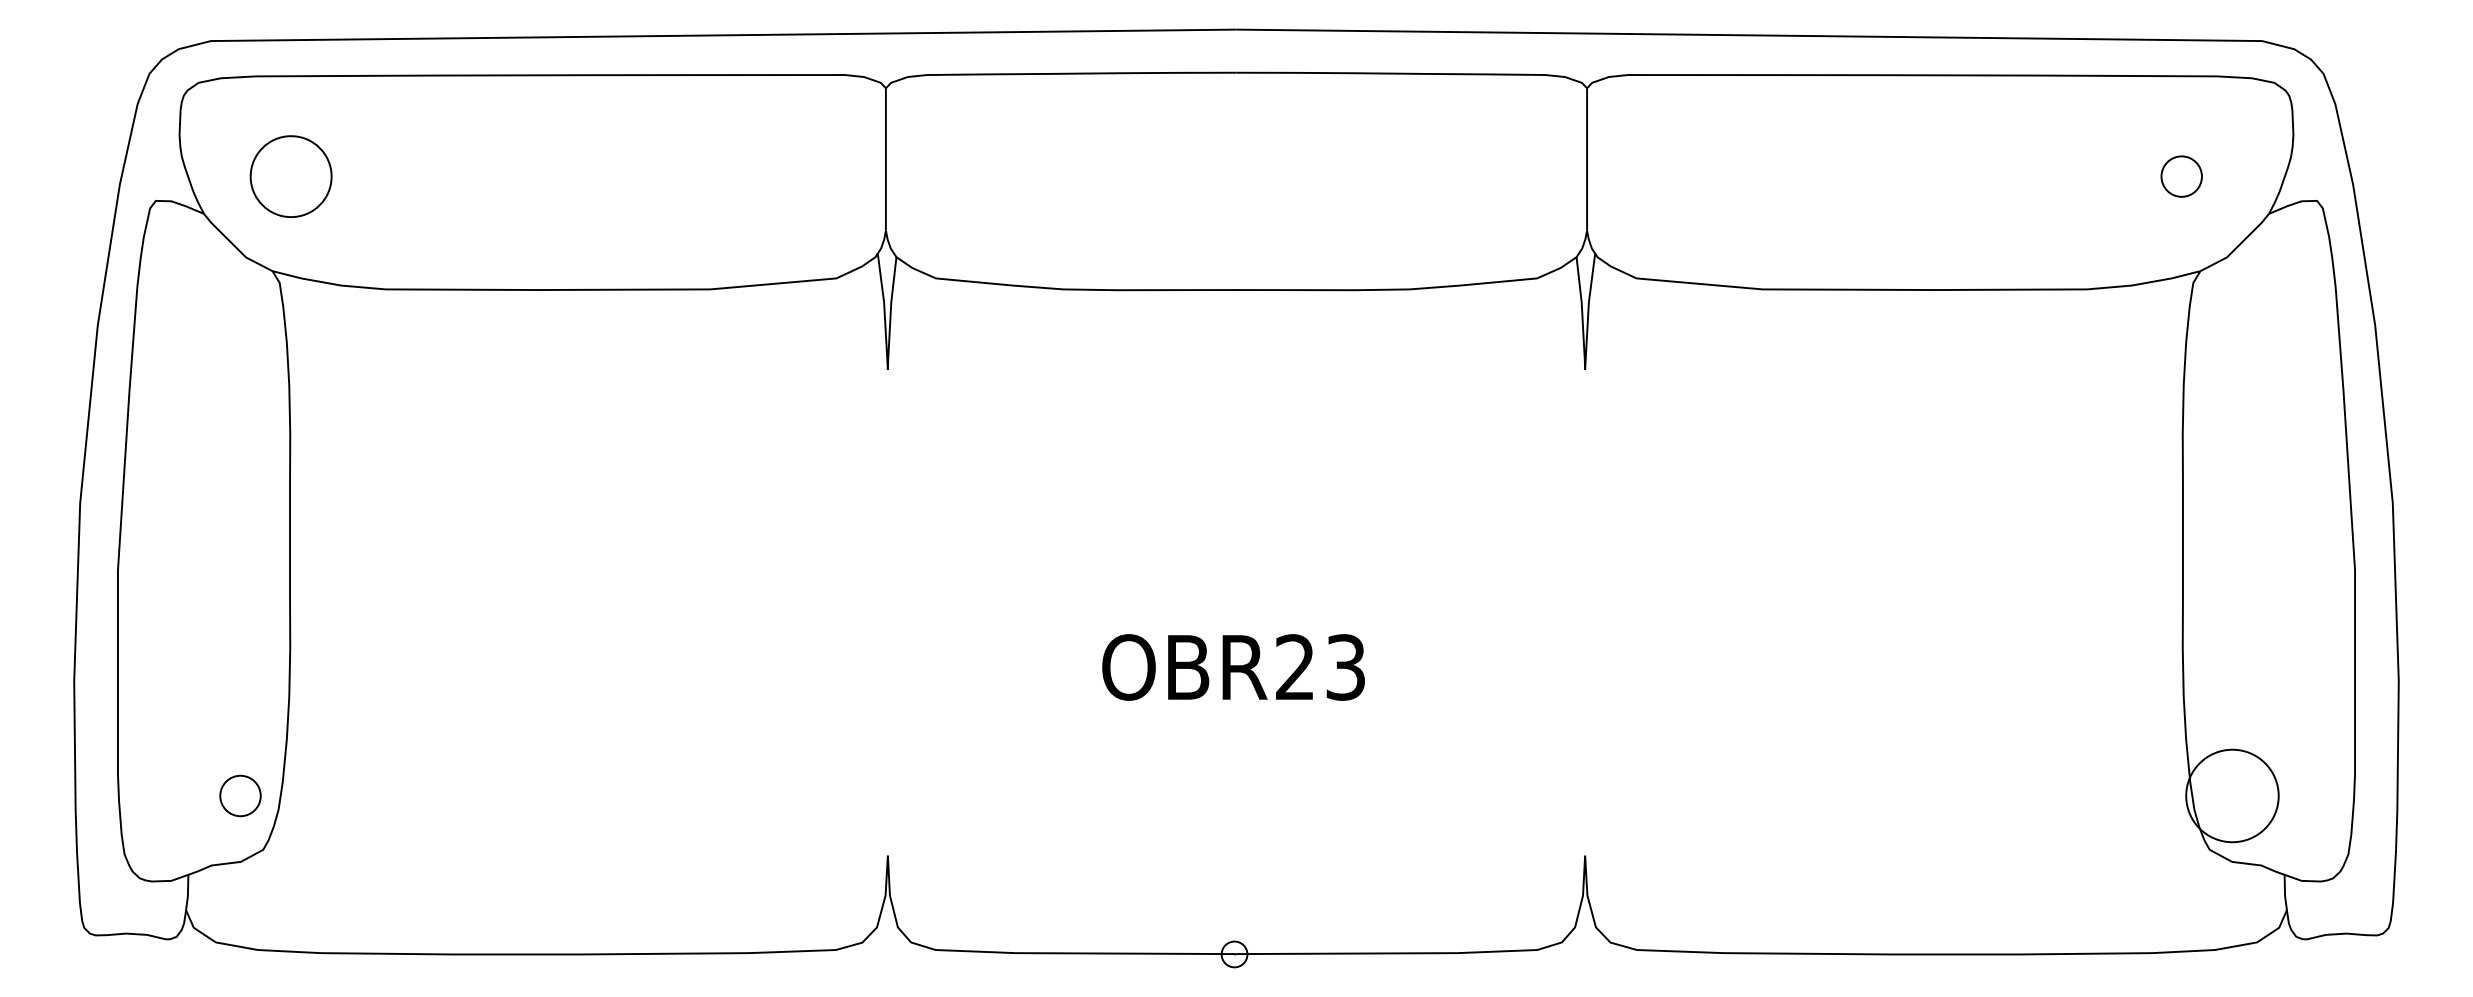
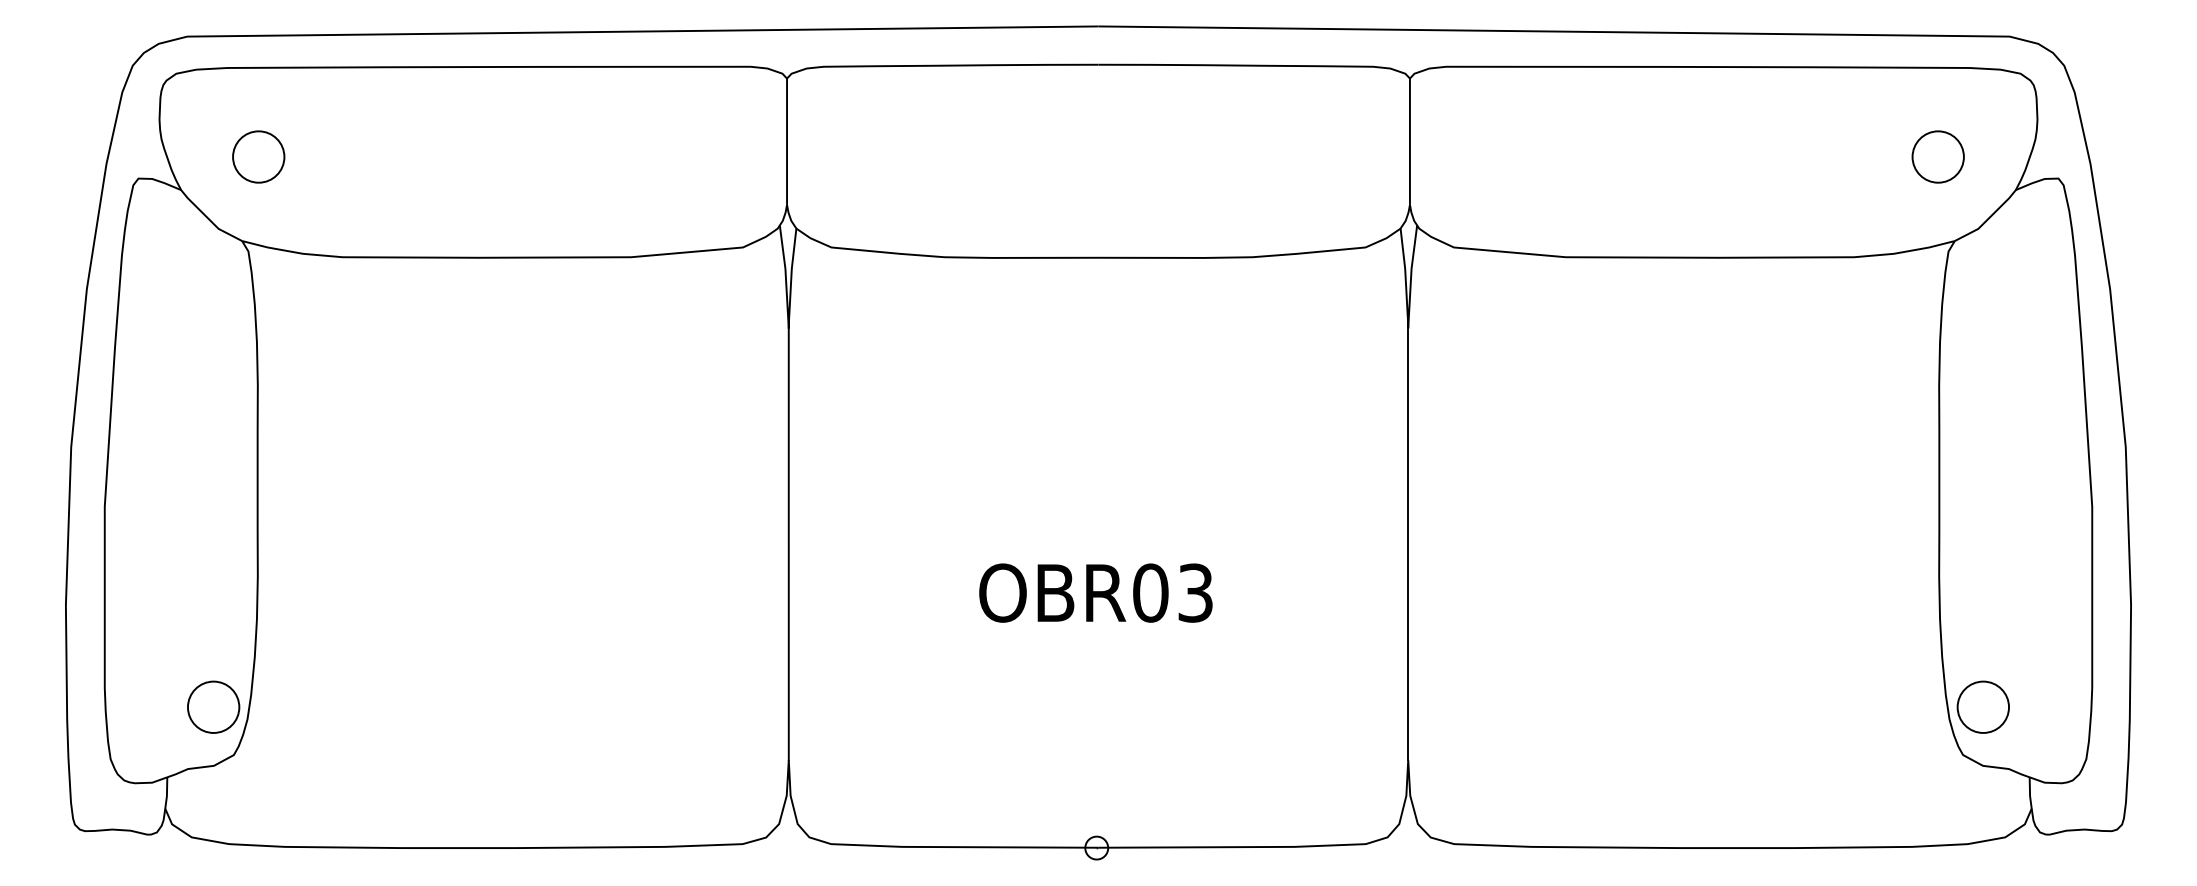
circle: (290, 176) -> (258, 156), size x0.71
circle: (2180, 176) -> (1937, 156), size x1.43
line: (887, 612) -> (788, 544), added
line: (1585, 612) -> (1408, 544), added
text: (1295, 666) -> (1150, 592), OBR23 -> OBR03
circle: (240, 795) -> (213, 706), size x1.43
circle: (2232, 795) -> (1983, 706), size x0.62

